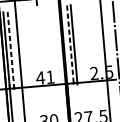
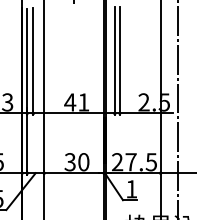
line: (70, 45) -> (114, 61), dashed -> solid
line: (11, 51) -> (33, 62), dashed -> solid

